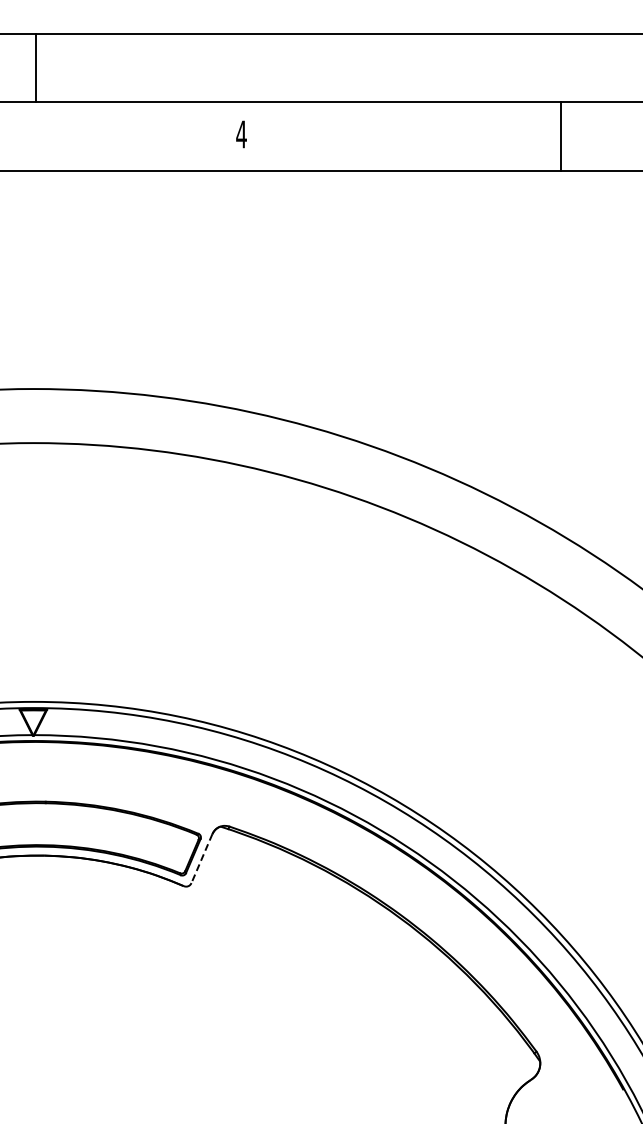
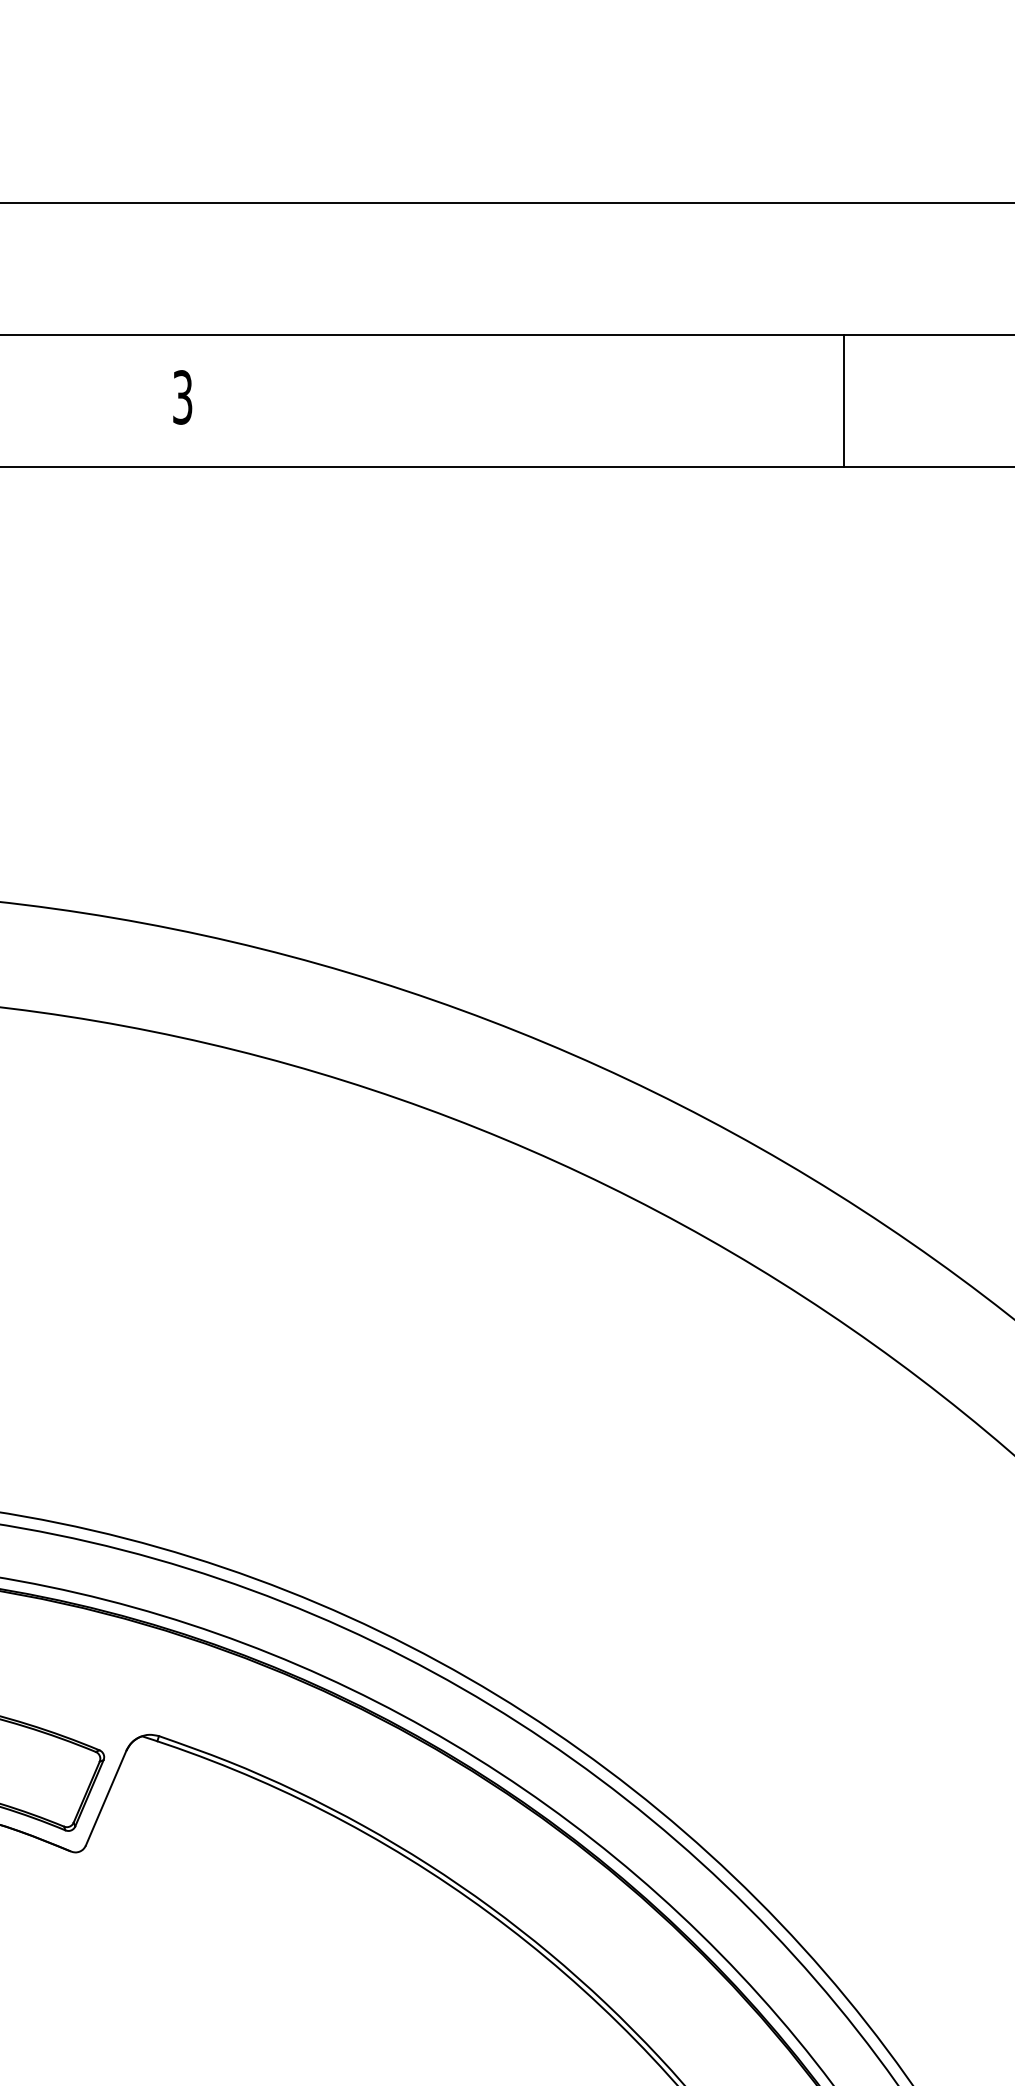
text: (241, 134) -> (182, 397), 4 -> 3
line: (560, 136) -> (844, 401), moved
line: (201, 858) -> (105, 1797), dashed -> solid

